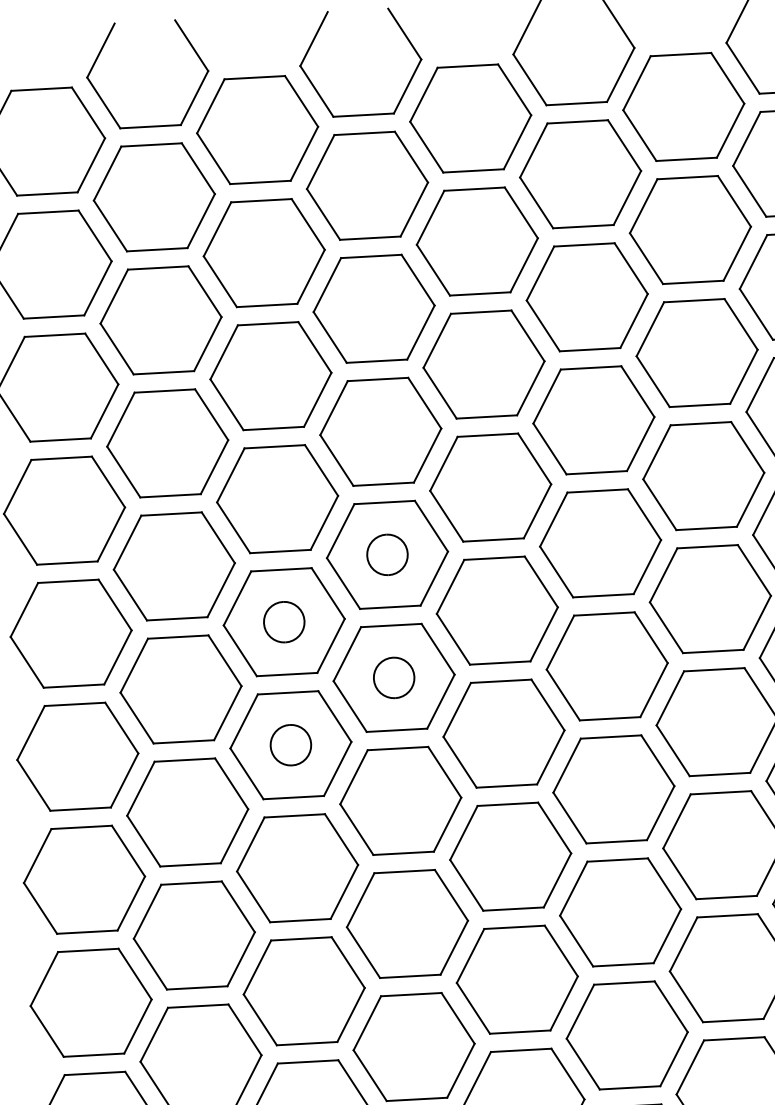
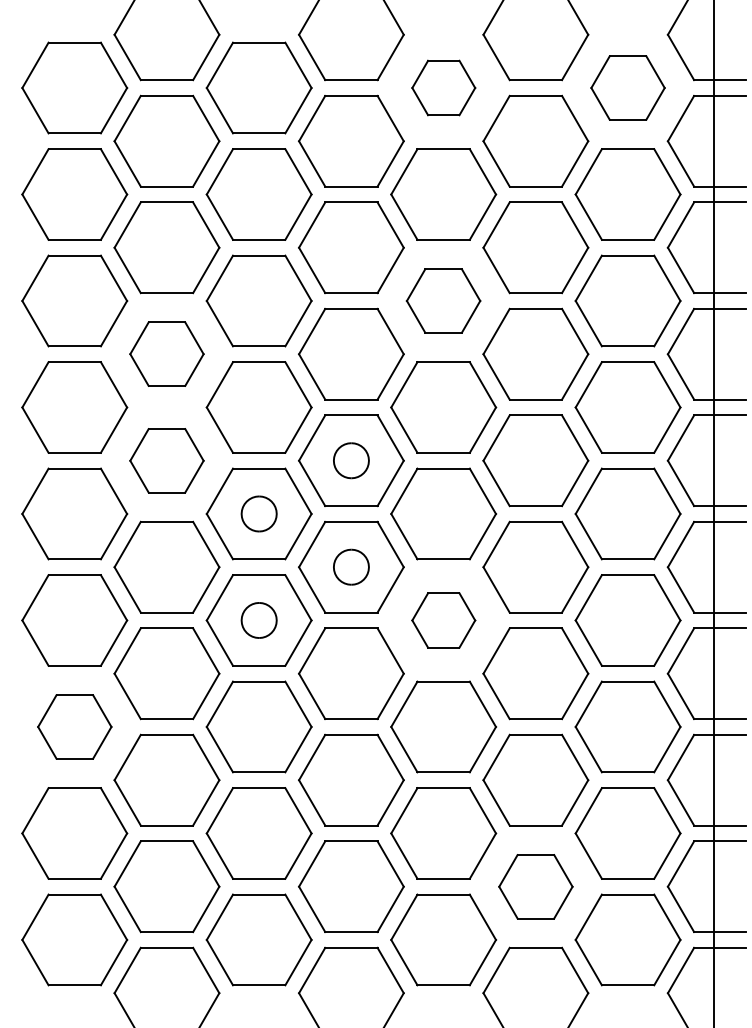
part: (683, 106) -> (627, 87), size x0.7
part: (470, 117) -> (443, 87), size x0.6
part: (483, 363) -> (443, 300), size x0.7
part: (167, 442) -> (166, 353), size x0.7
part: (173, 566) -> (166, 460), size x0.7
part: (503, 733) -> (443, 620), size x0.6
part: (84, 879) -> (74, 726), size x0.7
part: (626, 1035) -> (535, 886), size x0.7

